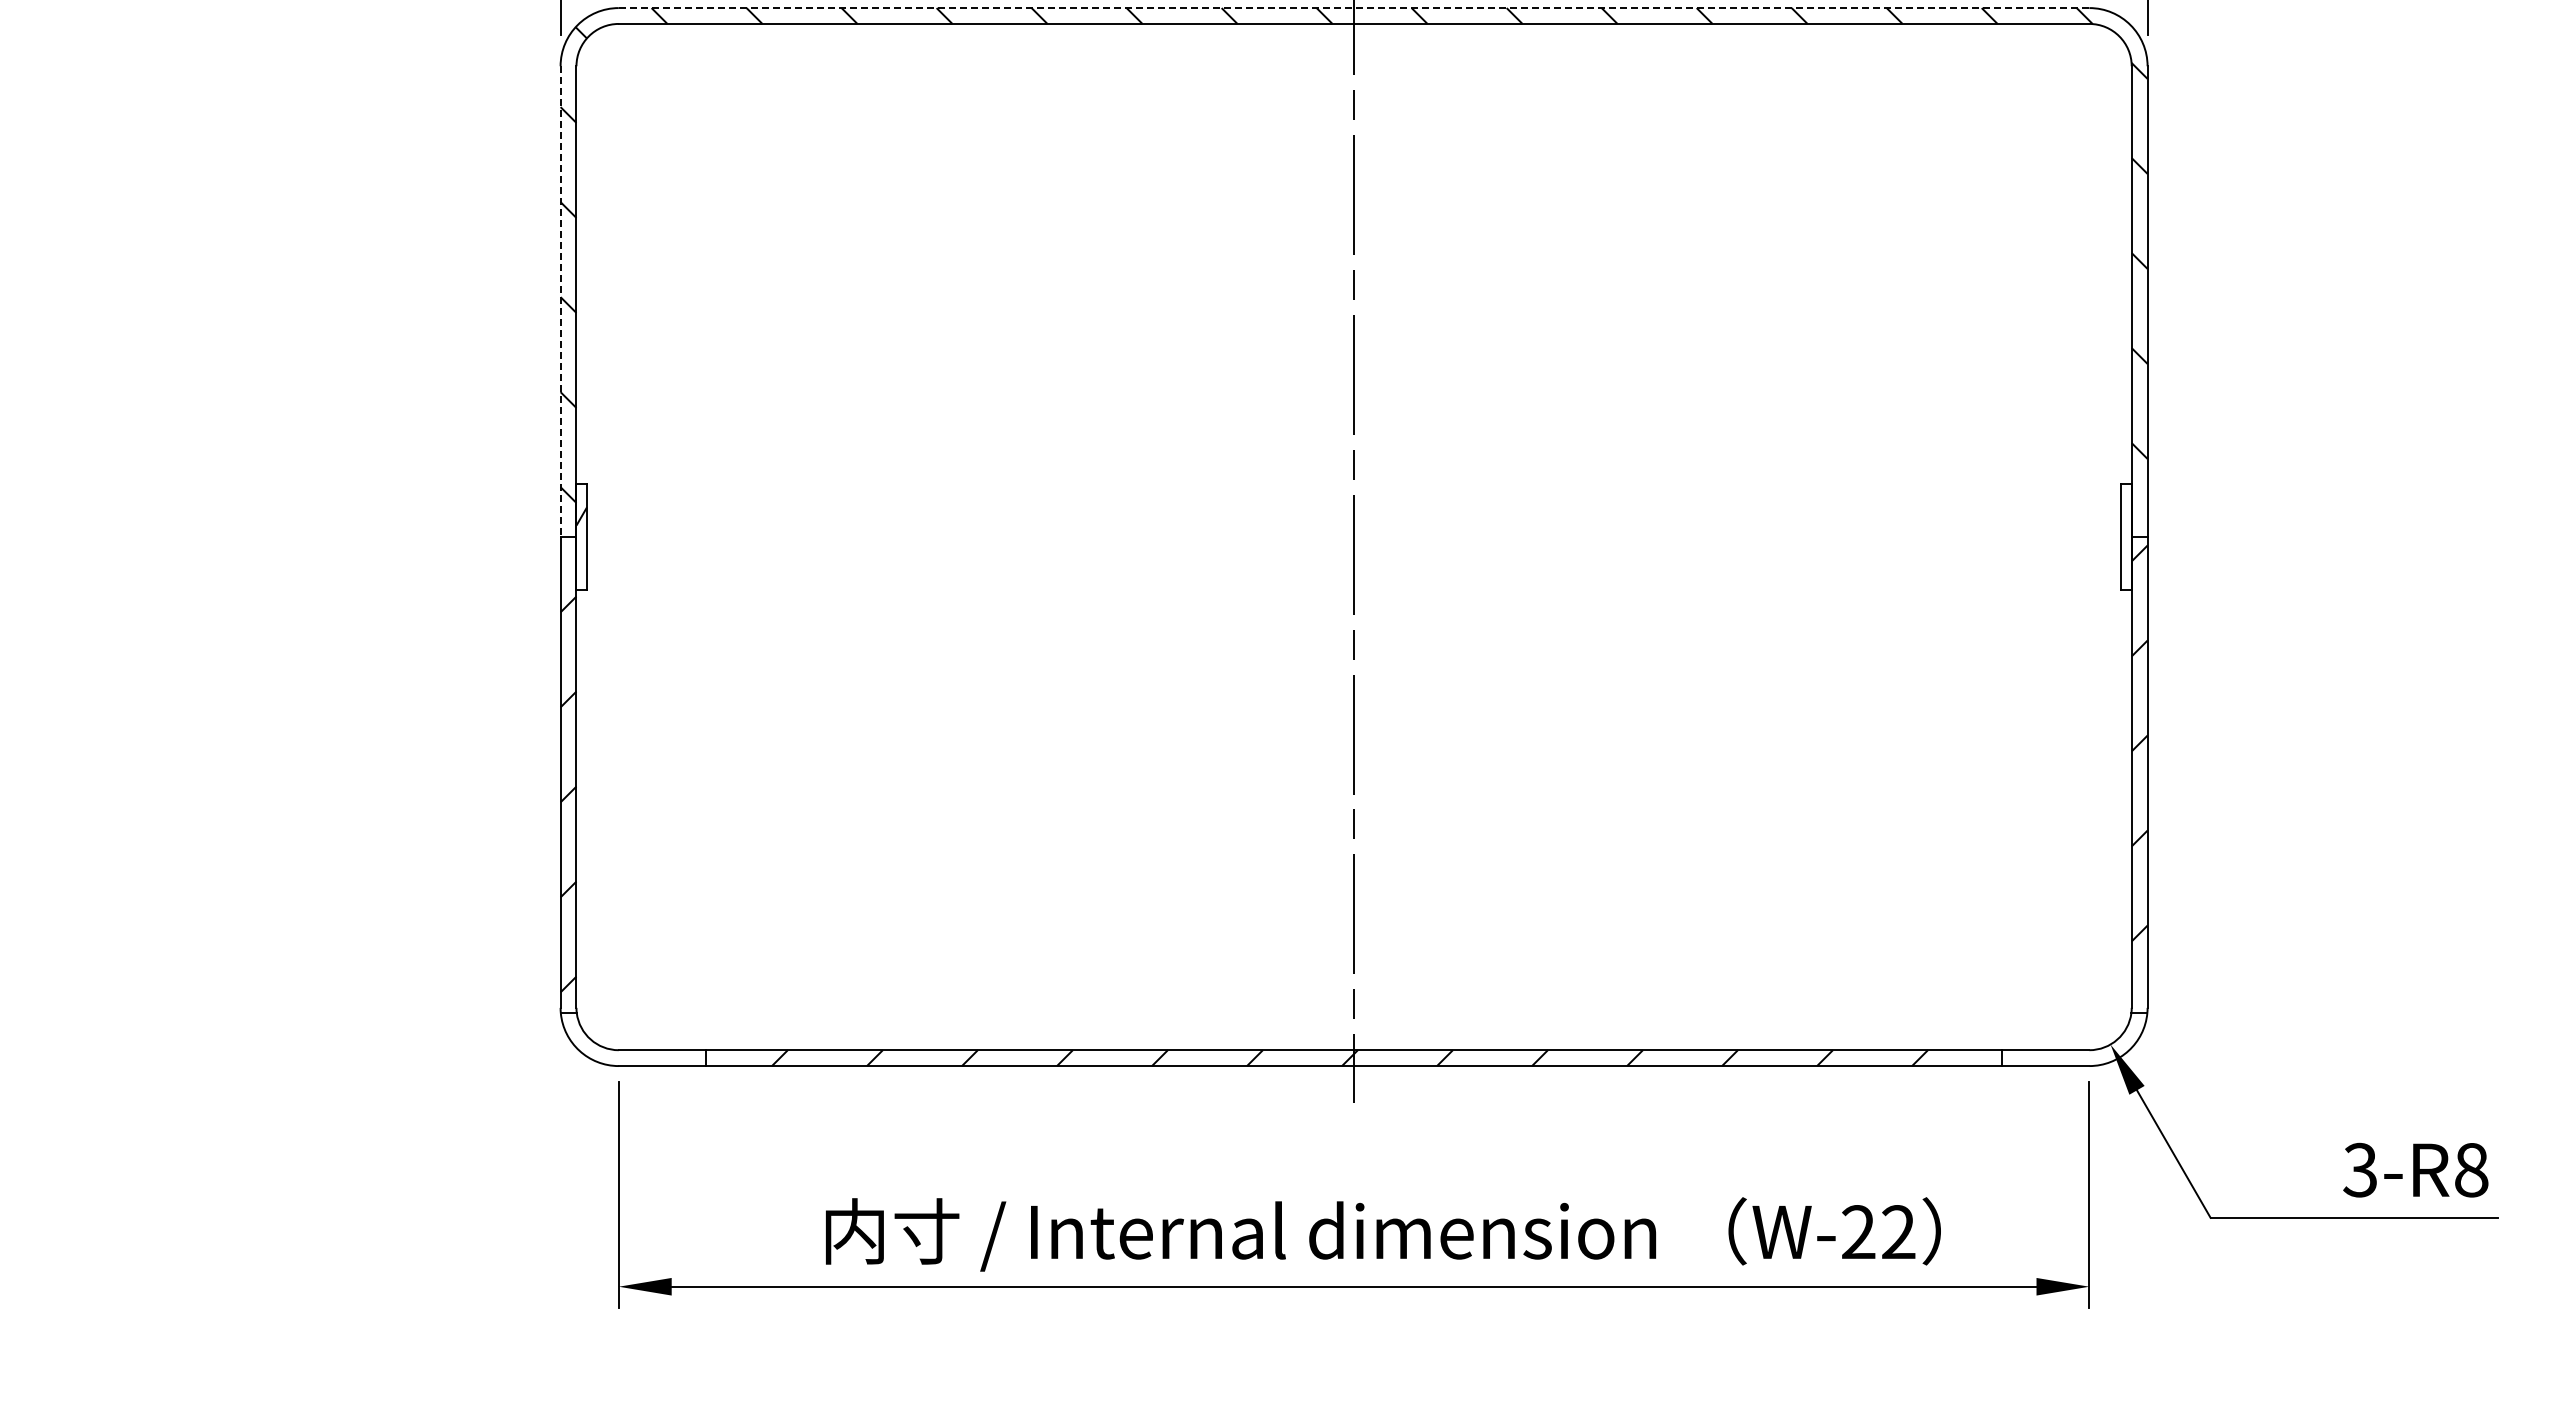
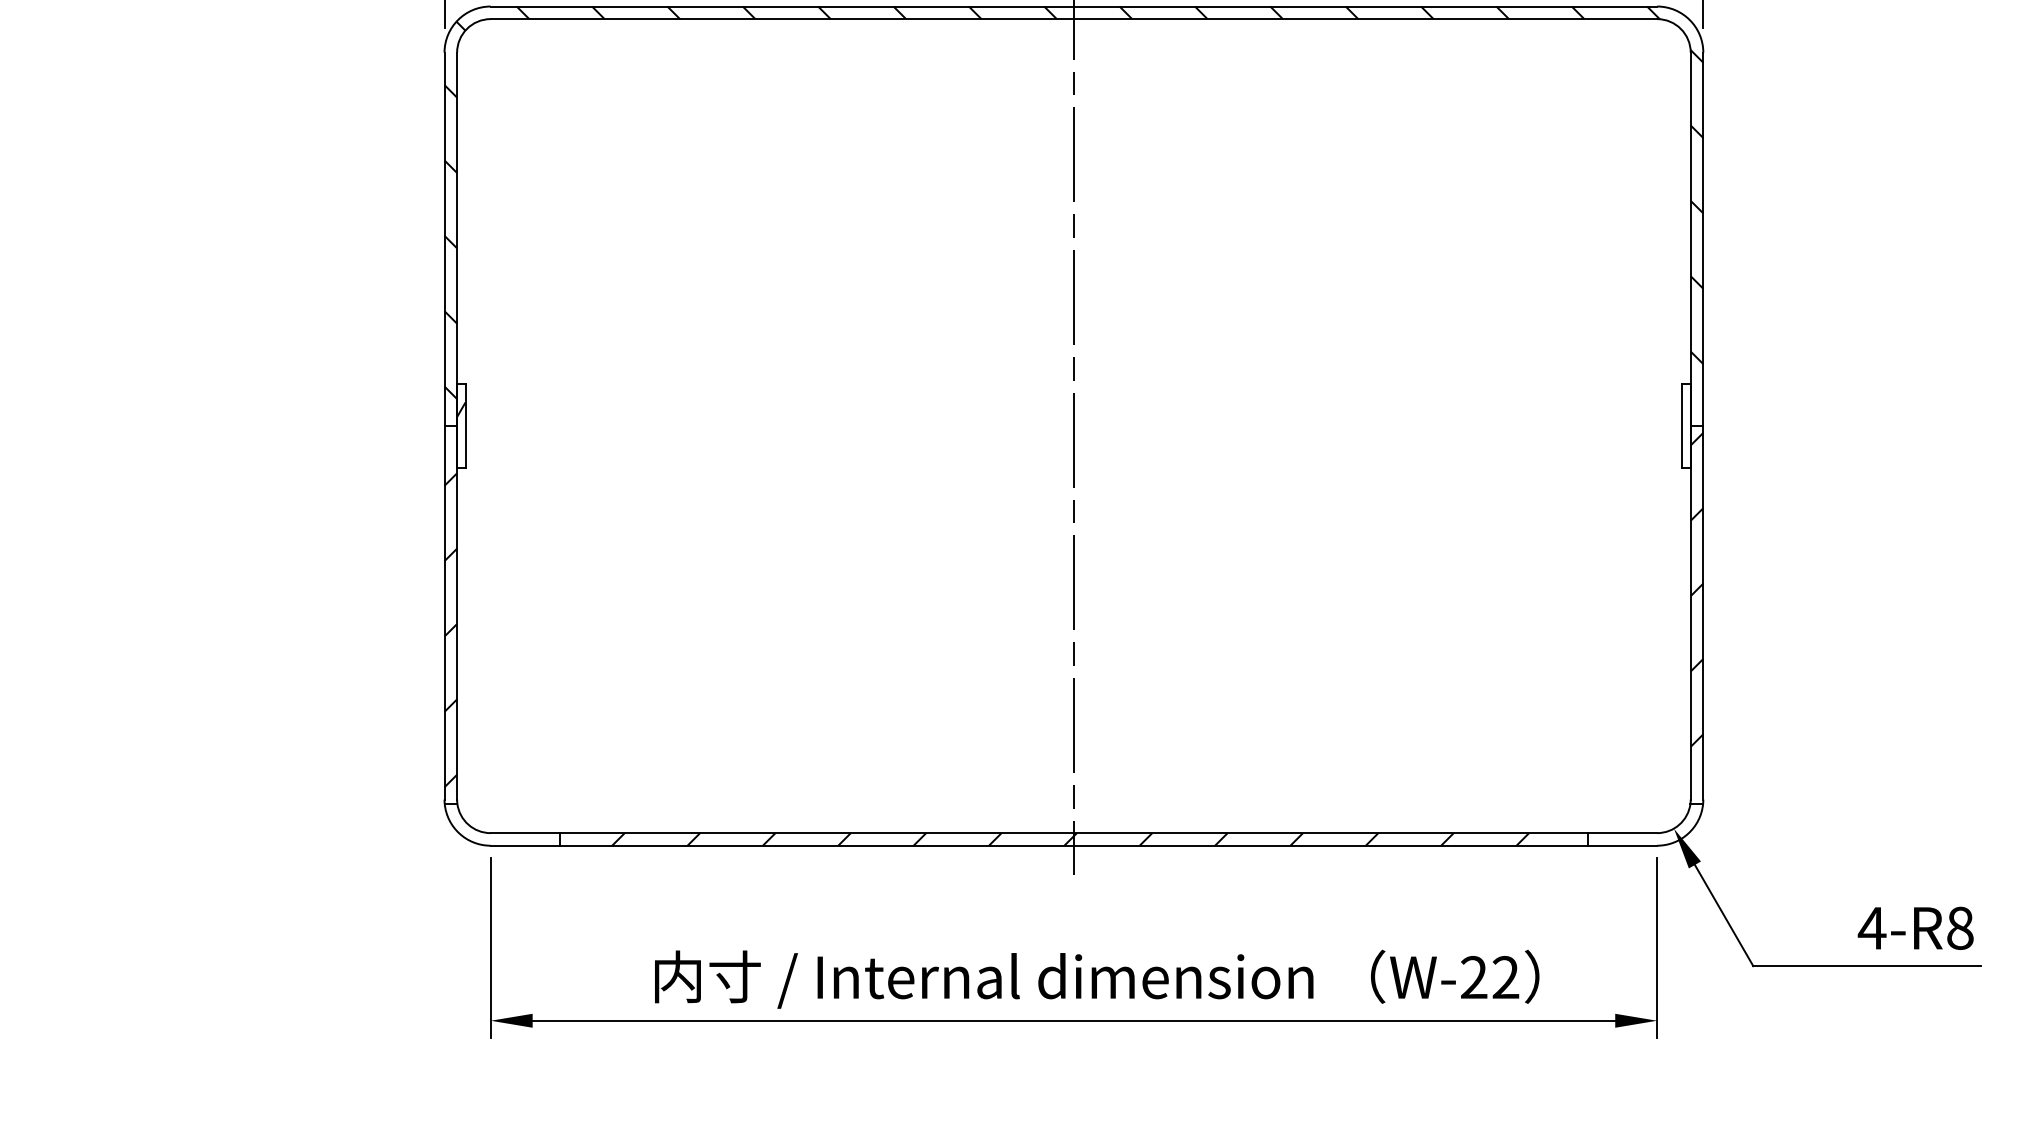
line: (1353, 8) -> (1073, 6), dashed -> solid
line: (560, 302) -> (444, 240), dashed -> solid
text: (2360, 1169) -> (1872, 927), 3-R8 -> 4-R8

